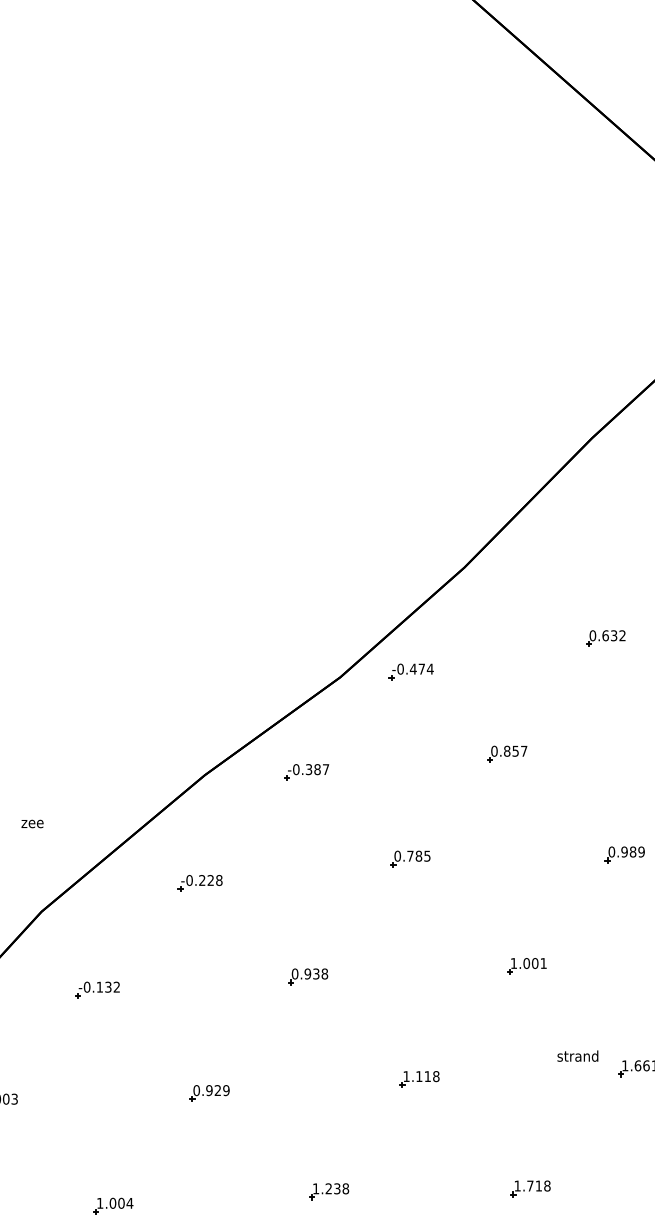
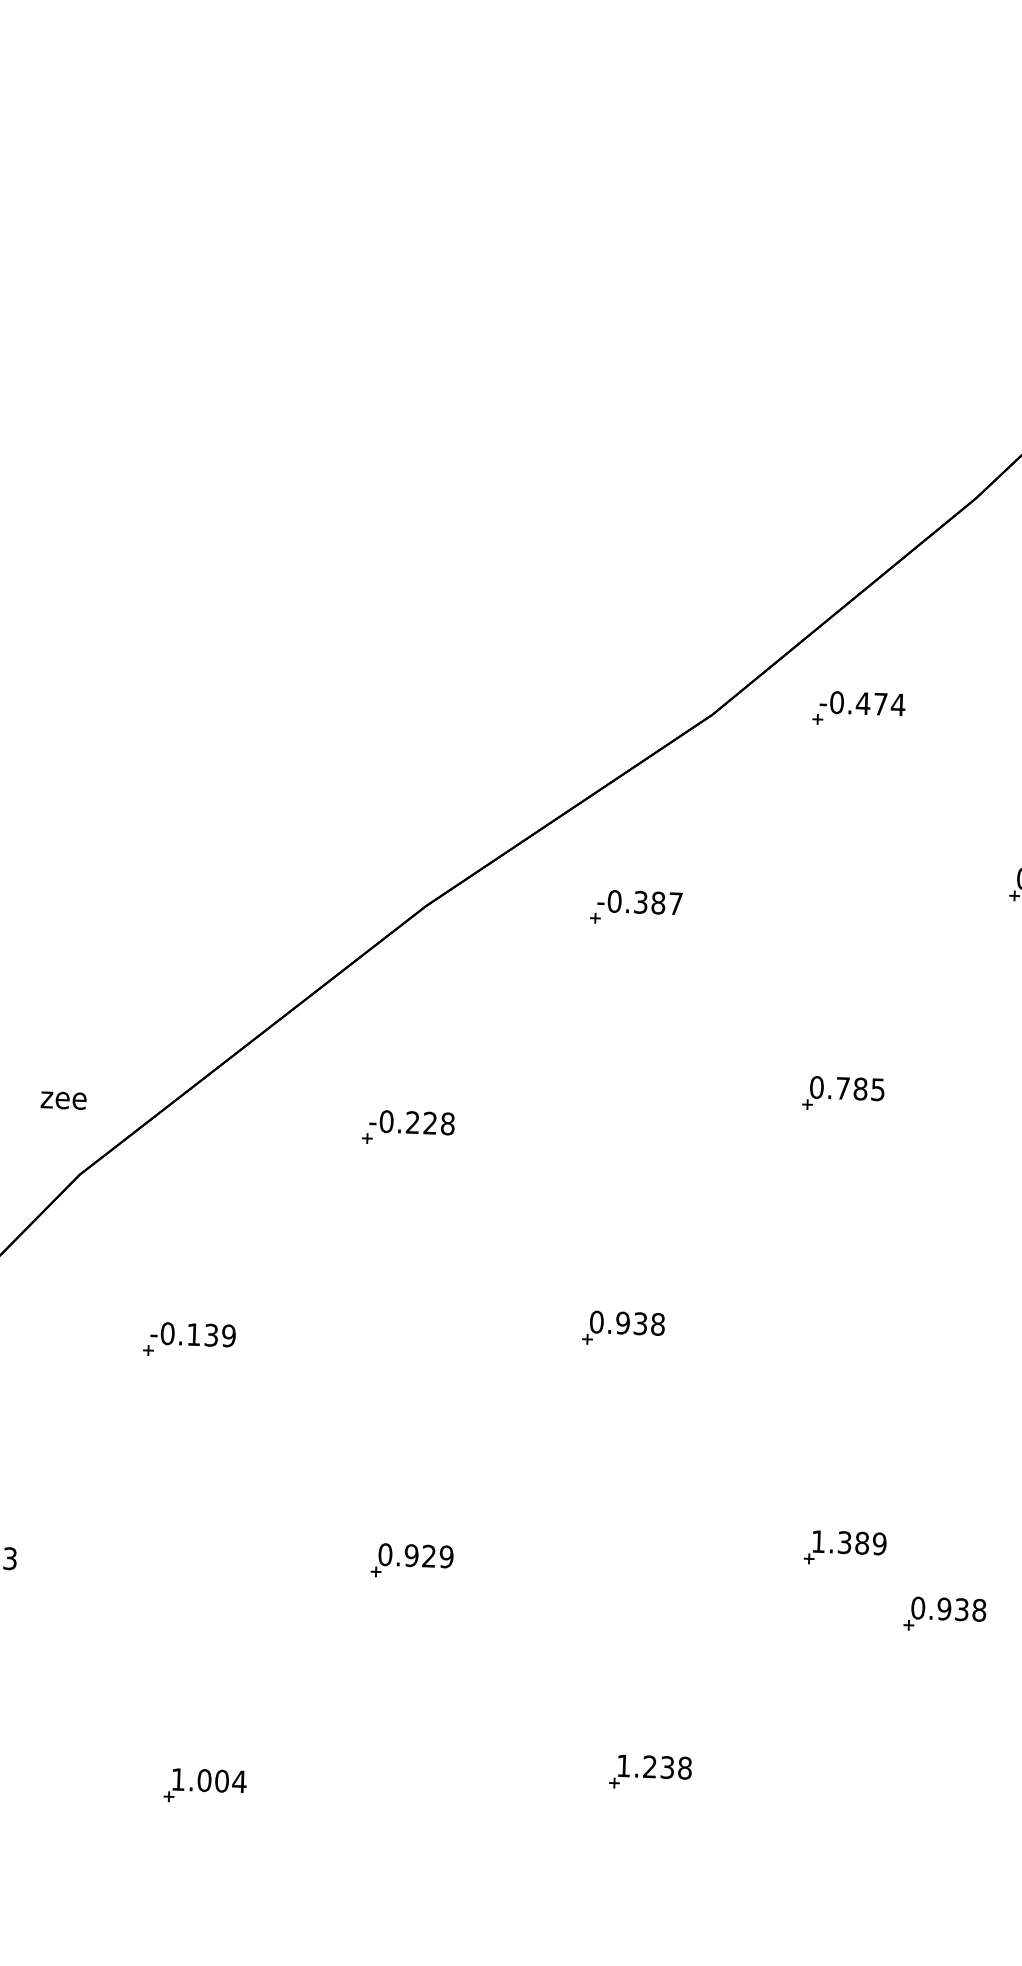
text: (32, 823) -> (63, 1099), moved
text: (116, 986) -> (228, 1334), -0.132 -> -0.139
text: (427, 1076) -> (861, 1543), 1.118 -> 1.389
part: (469, 1109) -> (945, 1614), added

